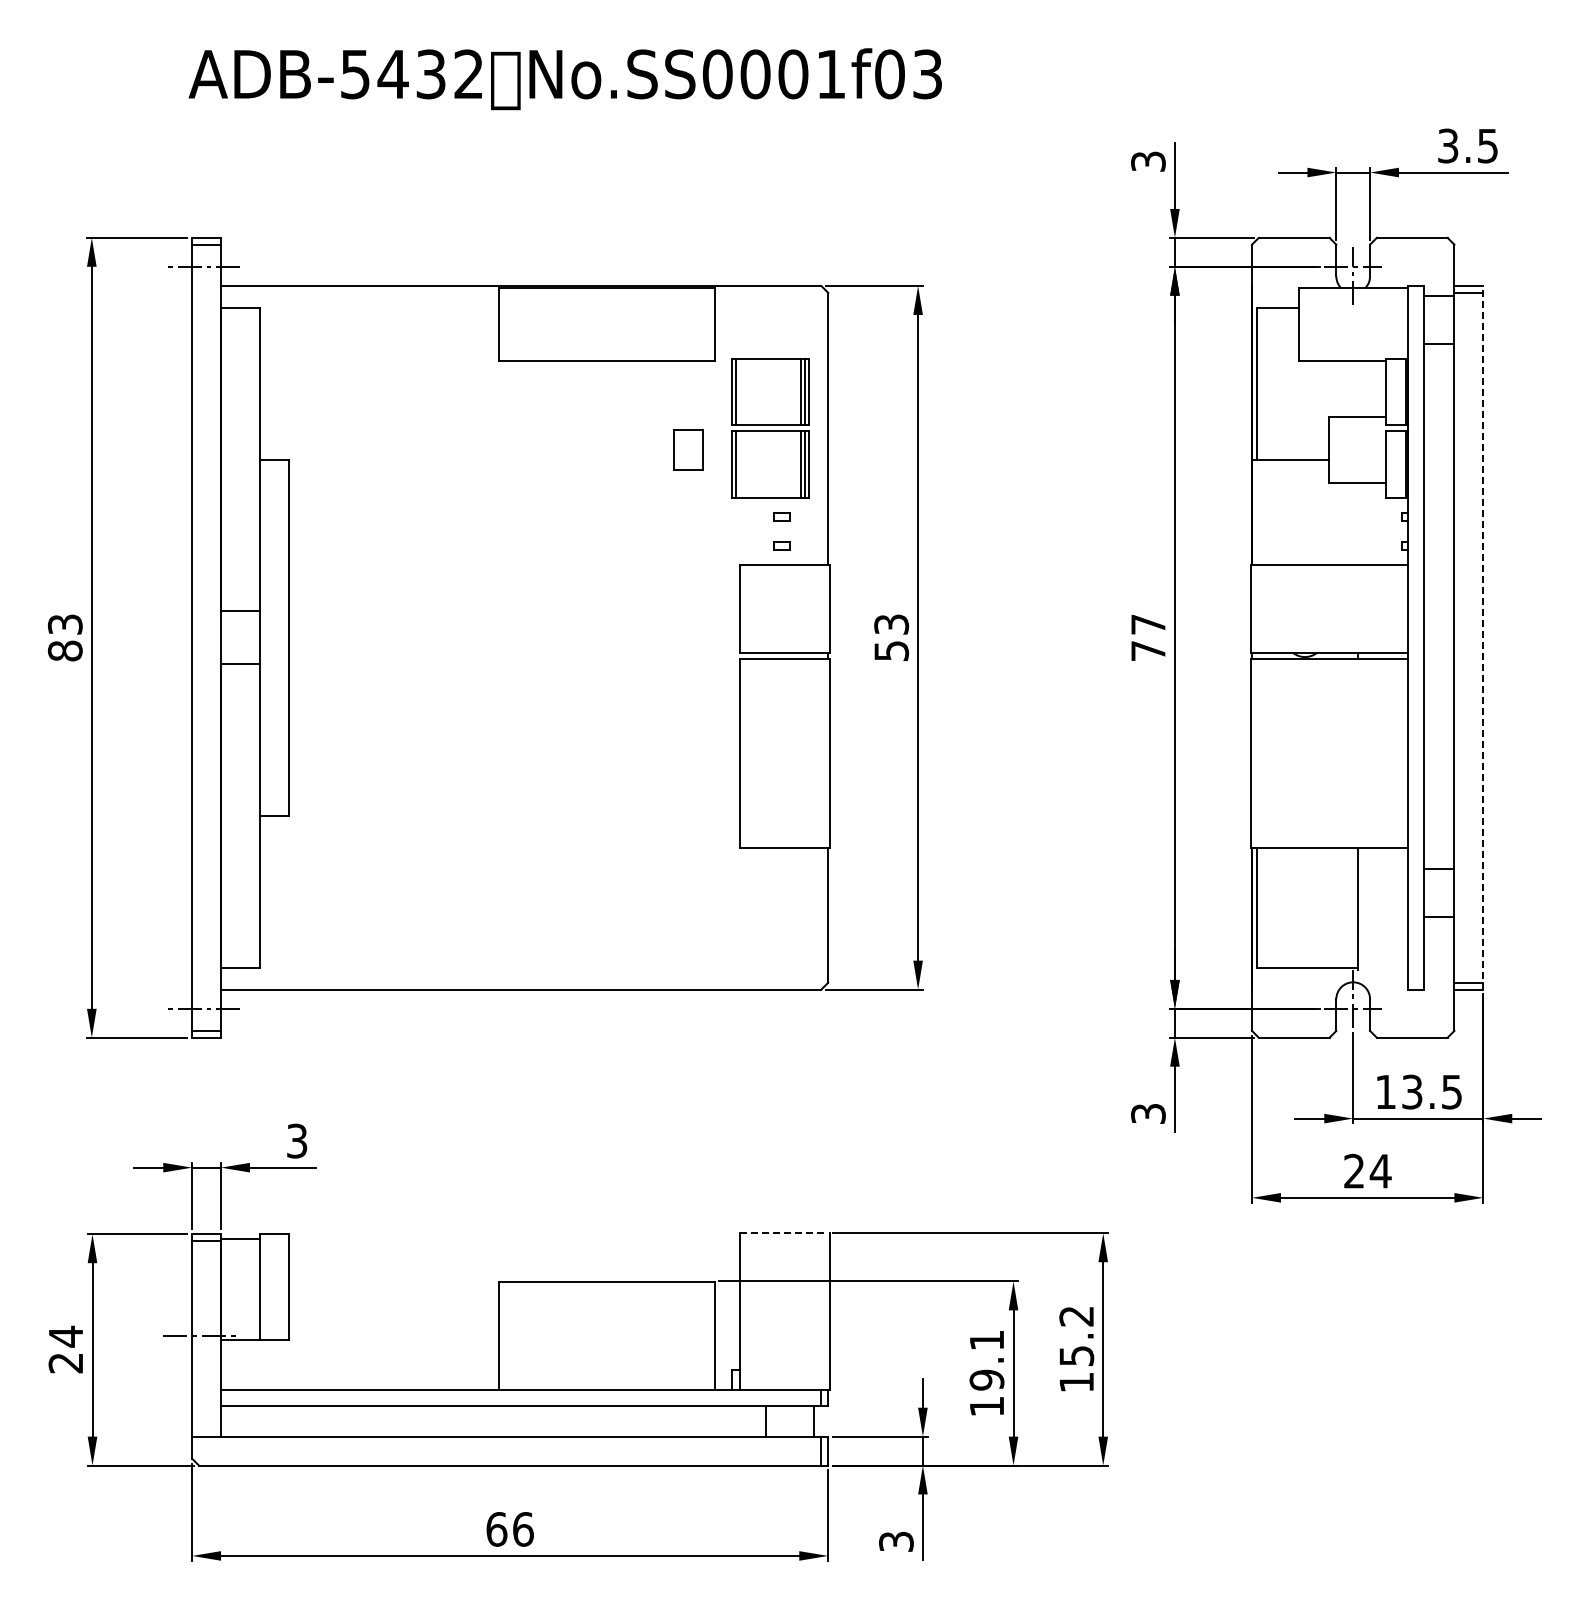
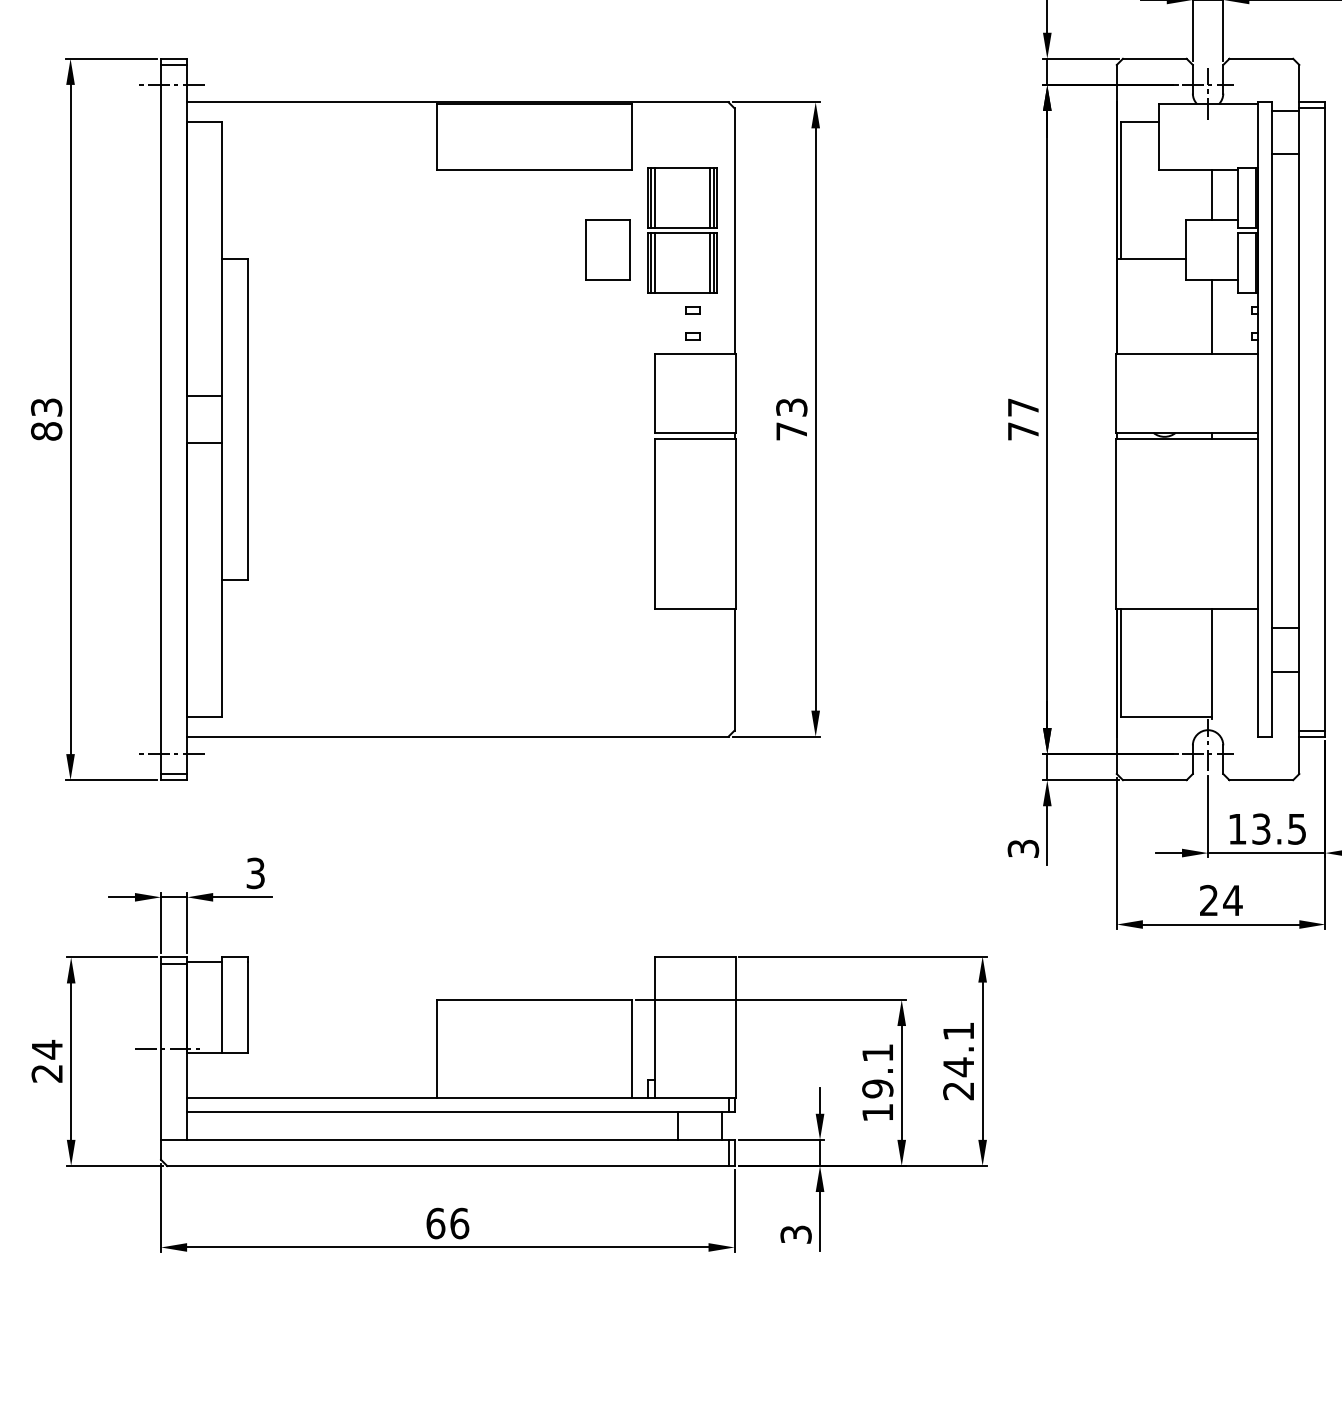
line: (1358, 389) -> (1212, 195), added
line: (740, 391) -> (655, 197), added
part: (688, 449) -> (608, 249), size x1.67
line: (740, 464) -> (655, 263), added
line: (1358, 523) -> (1212, 316), added
line: (1483, 637) -> (1325, 419), dashed -> solid
text: (891, 650) -> (791, 430), 53 -> 73
line: (784, 1233) -> (695, 956), dashed -> solid
text: (1076, 1349) -> (958, 1061), 15.2 -> 24.1

